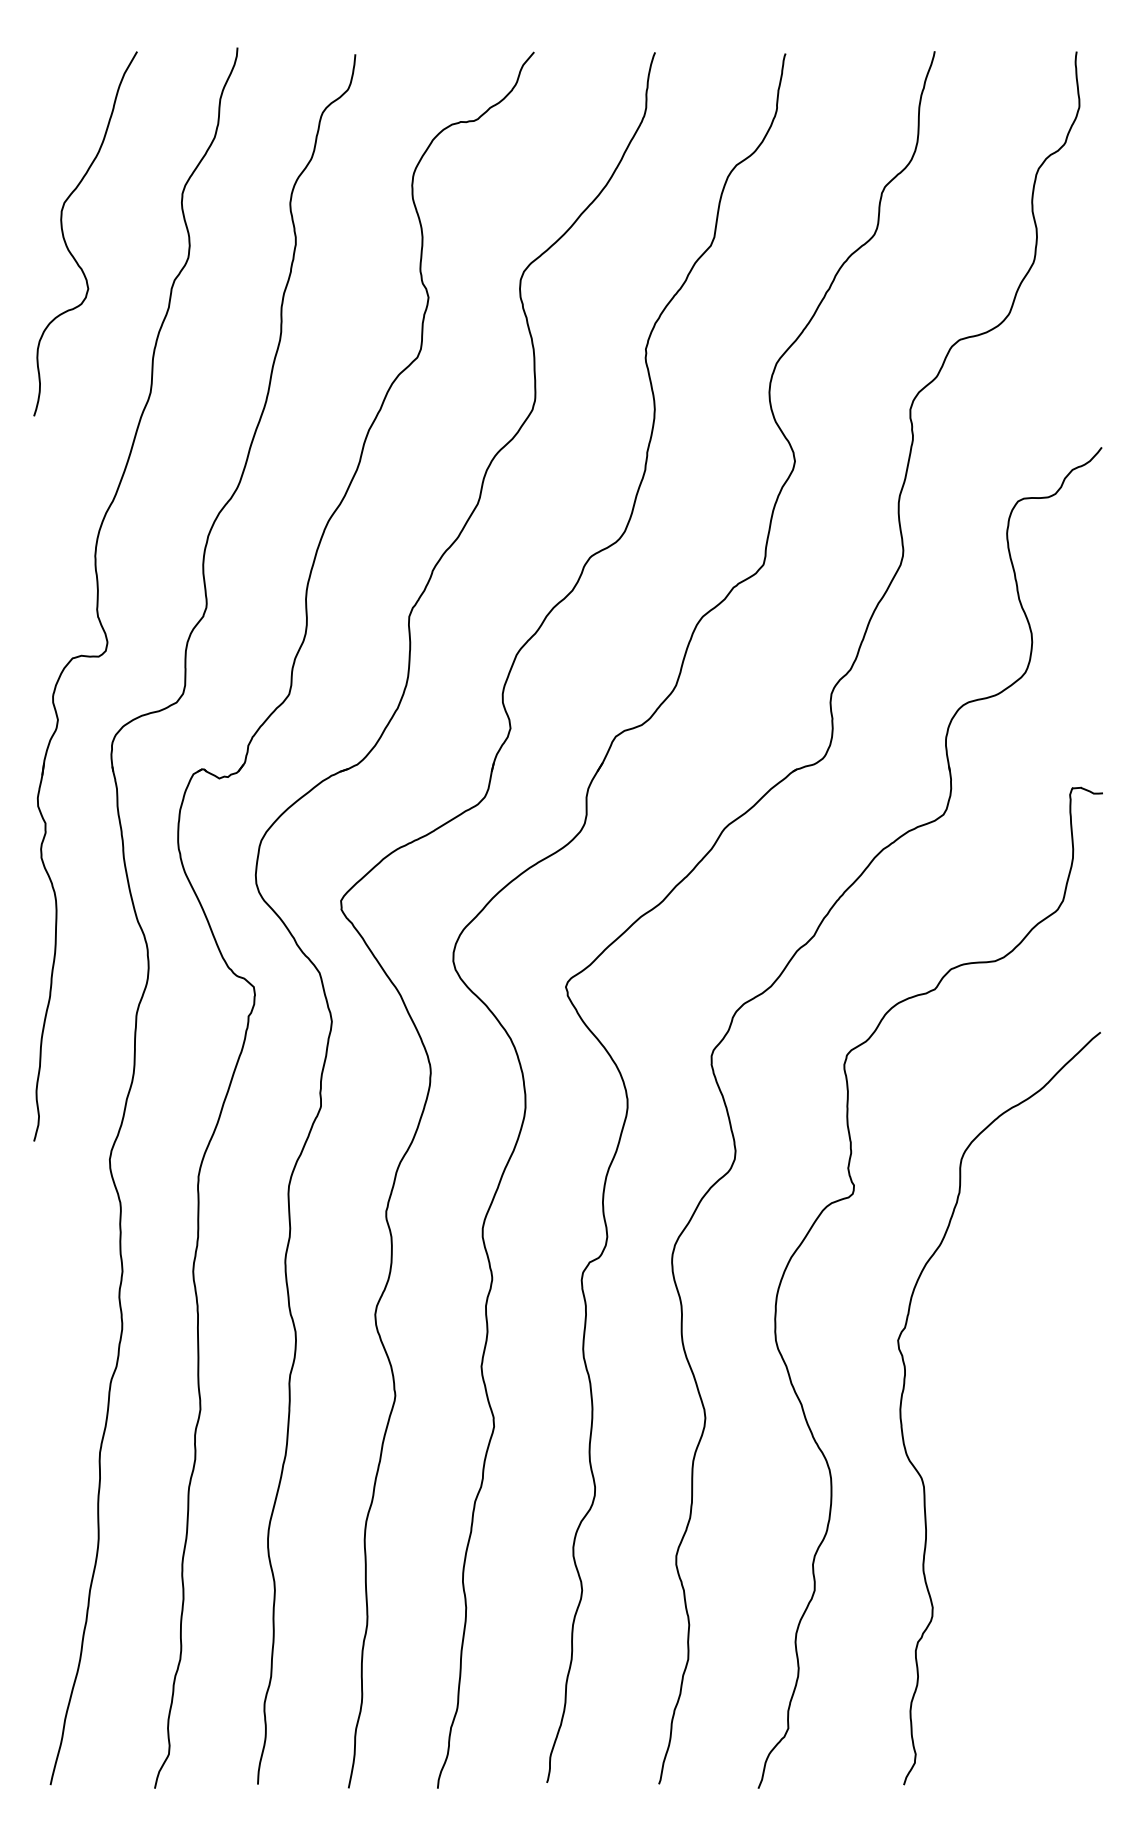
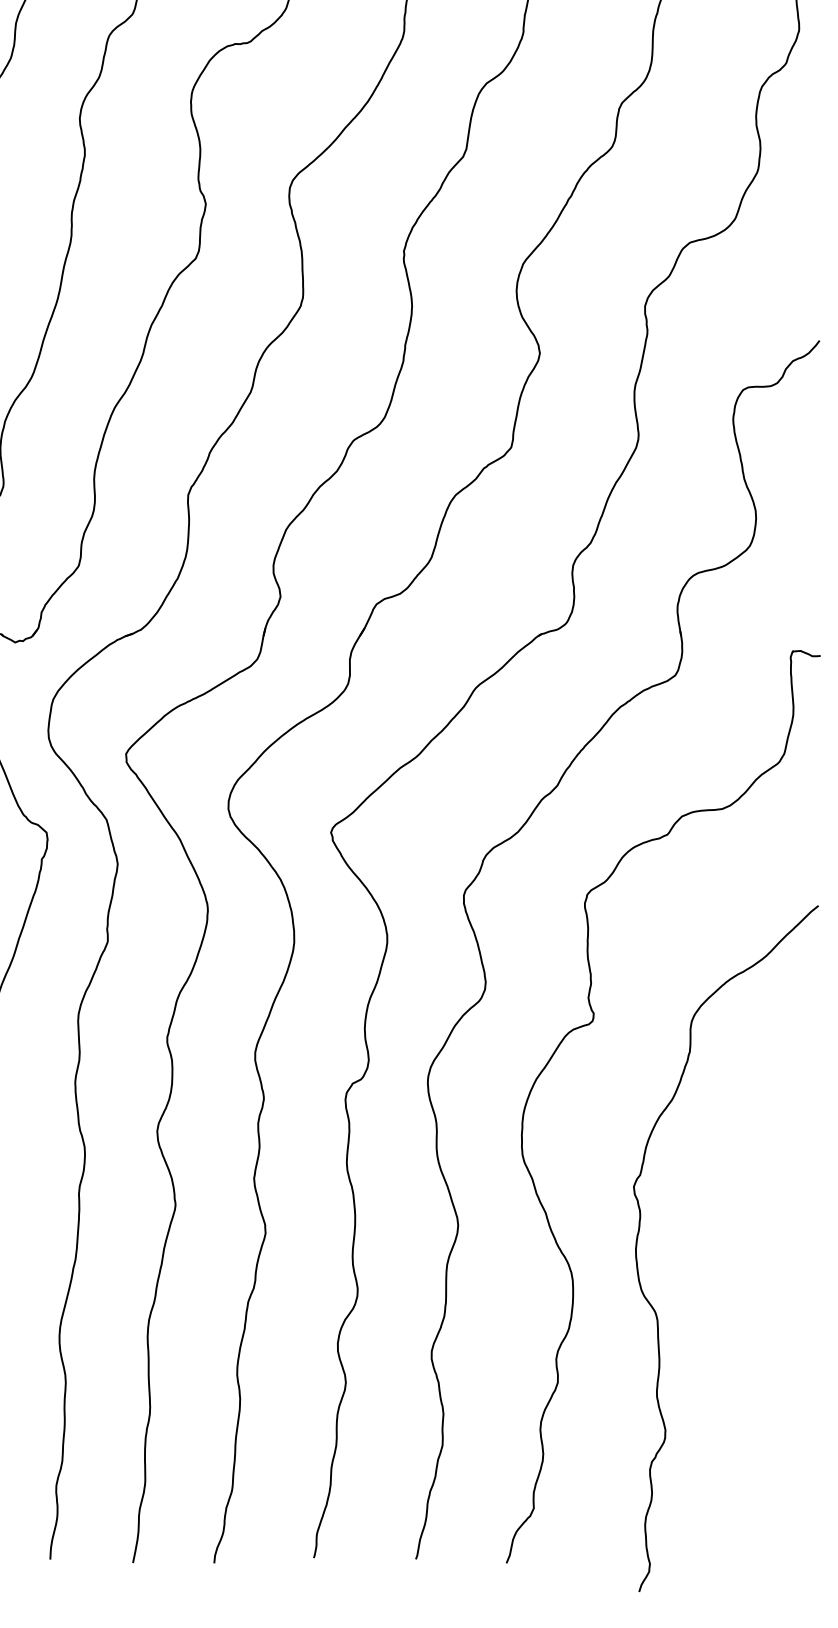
curve: (904, 1390) -> (639, 1232), moved

